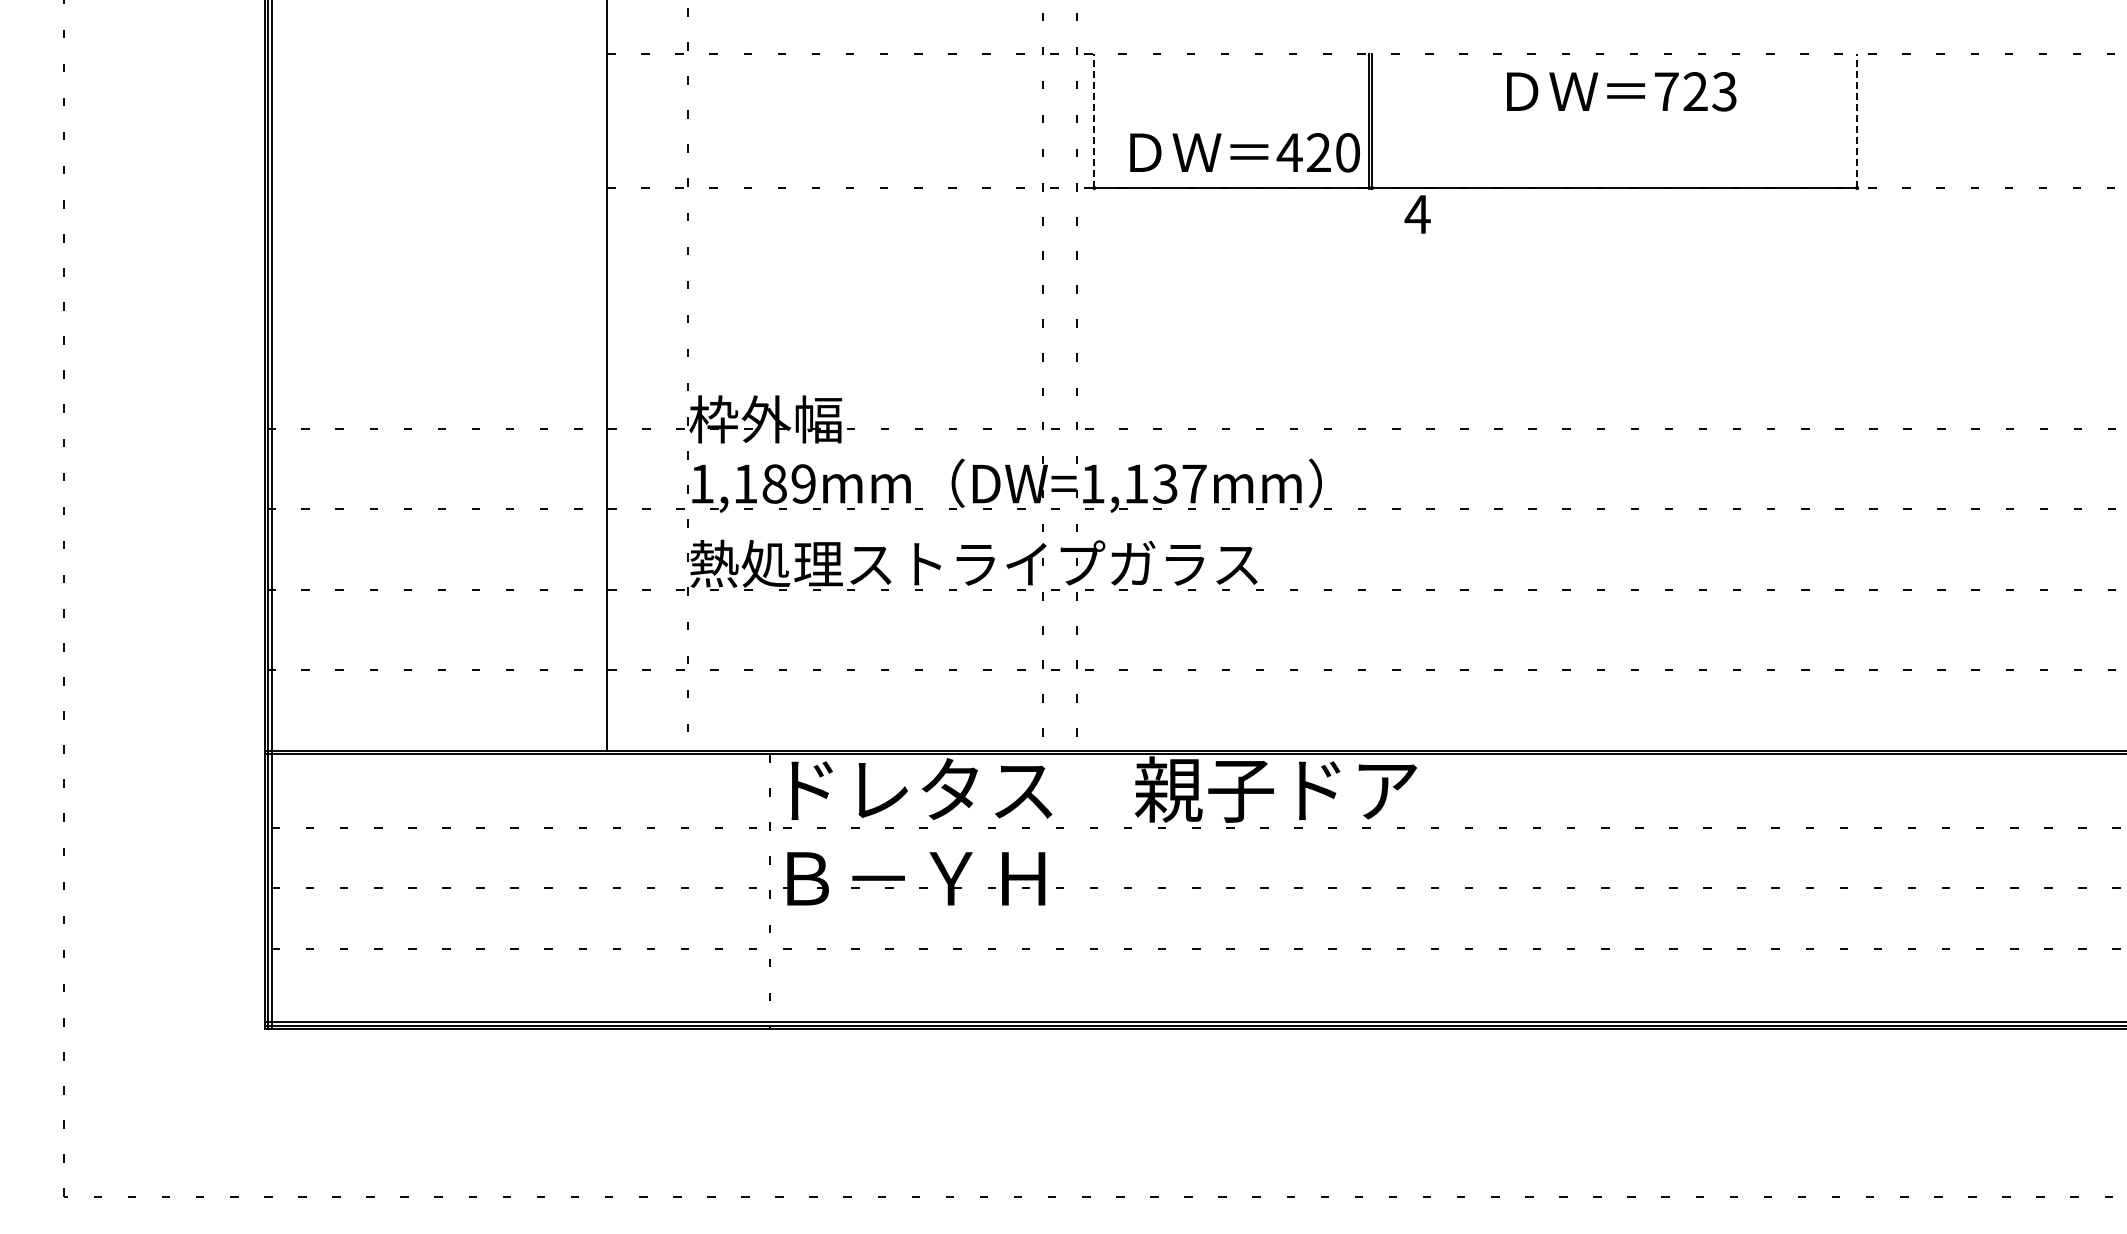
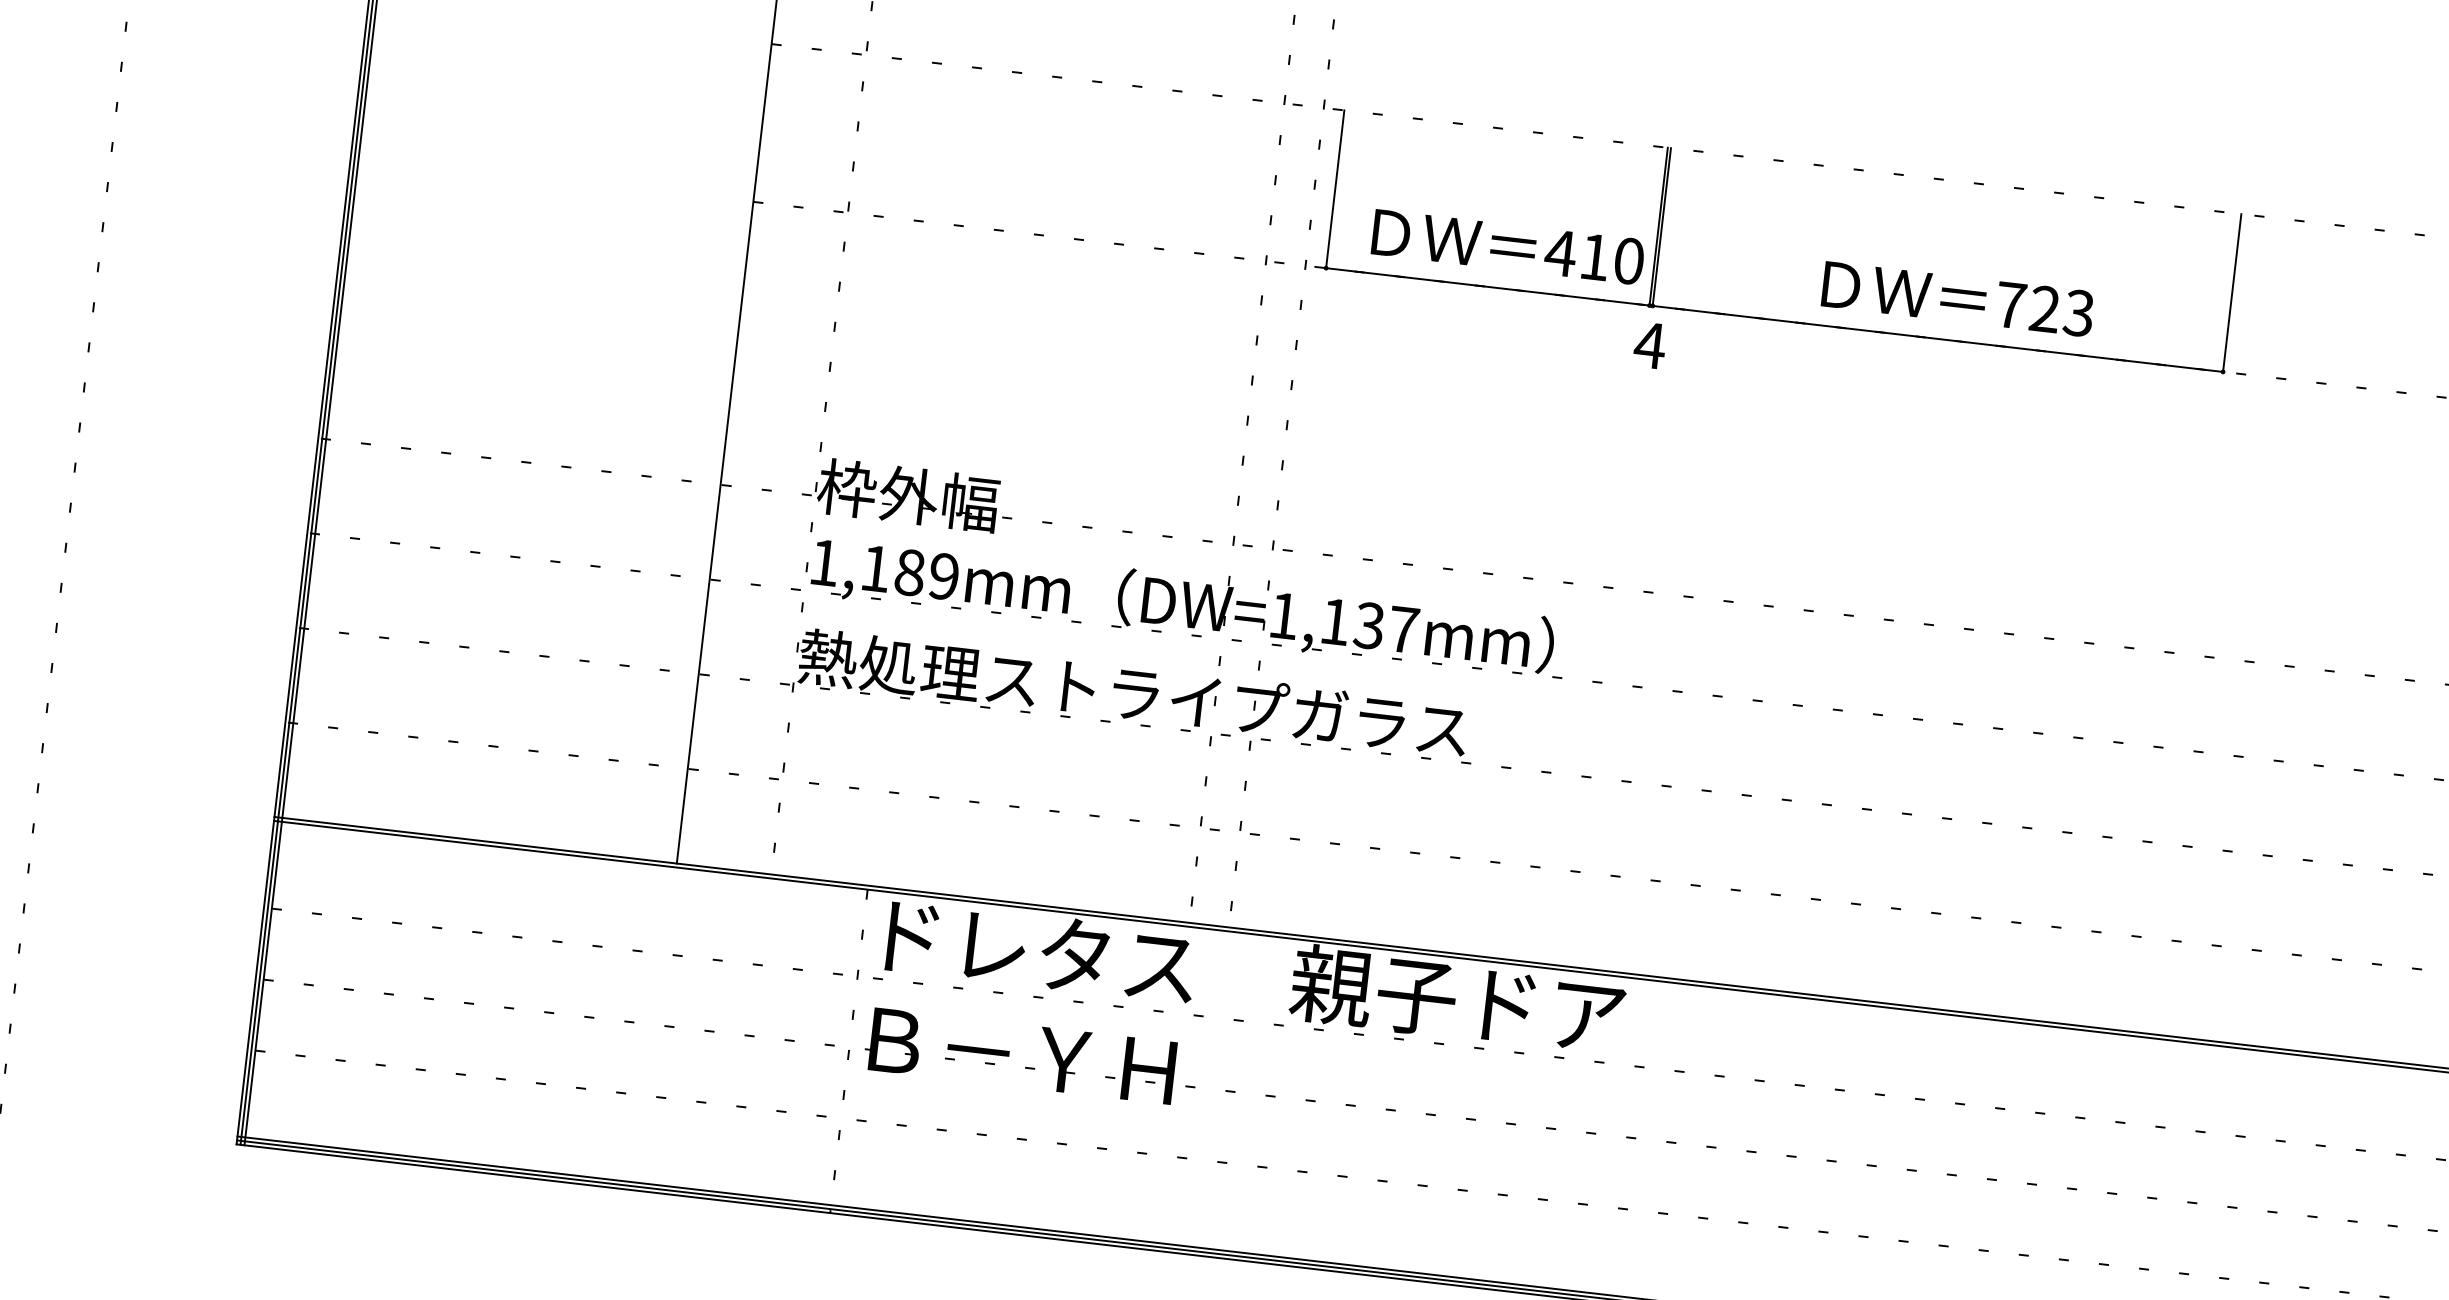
text: (1621, 91) -> (1957, 298), moved
line: (1094, 120) -> (1335, 188), dashed -> solid
line: (1857, 120) -> (2232, 292), dashed -> solid
text: (1318, 152) -> (1594, 256), 420 -> 410
text: (1417, 214) -> (1649, 345), moved

